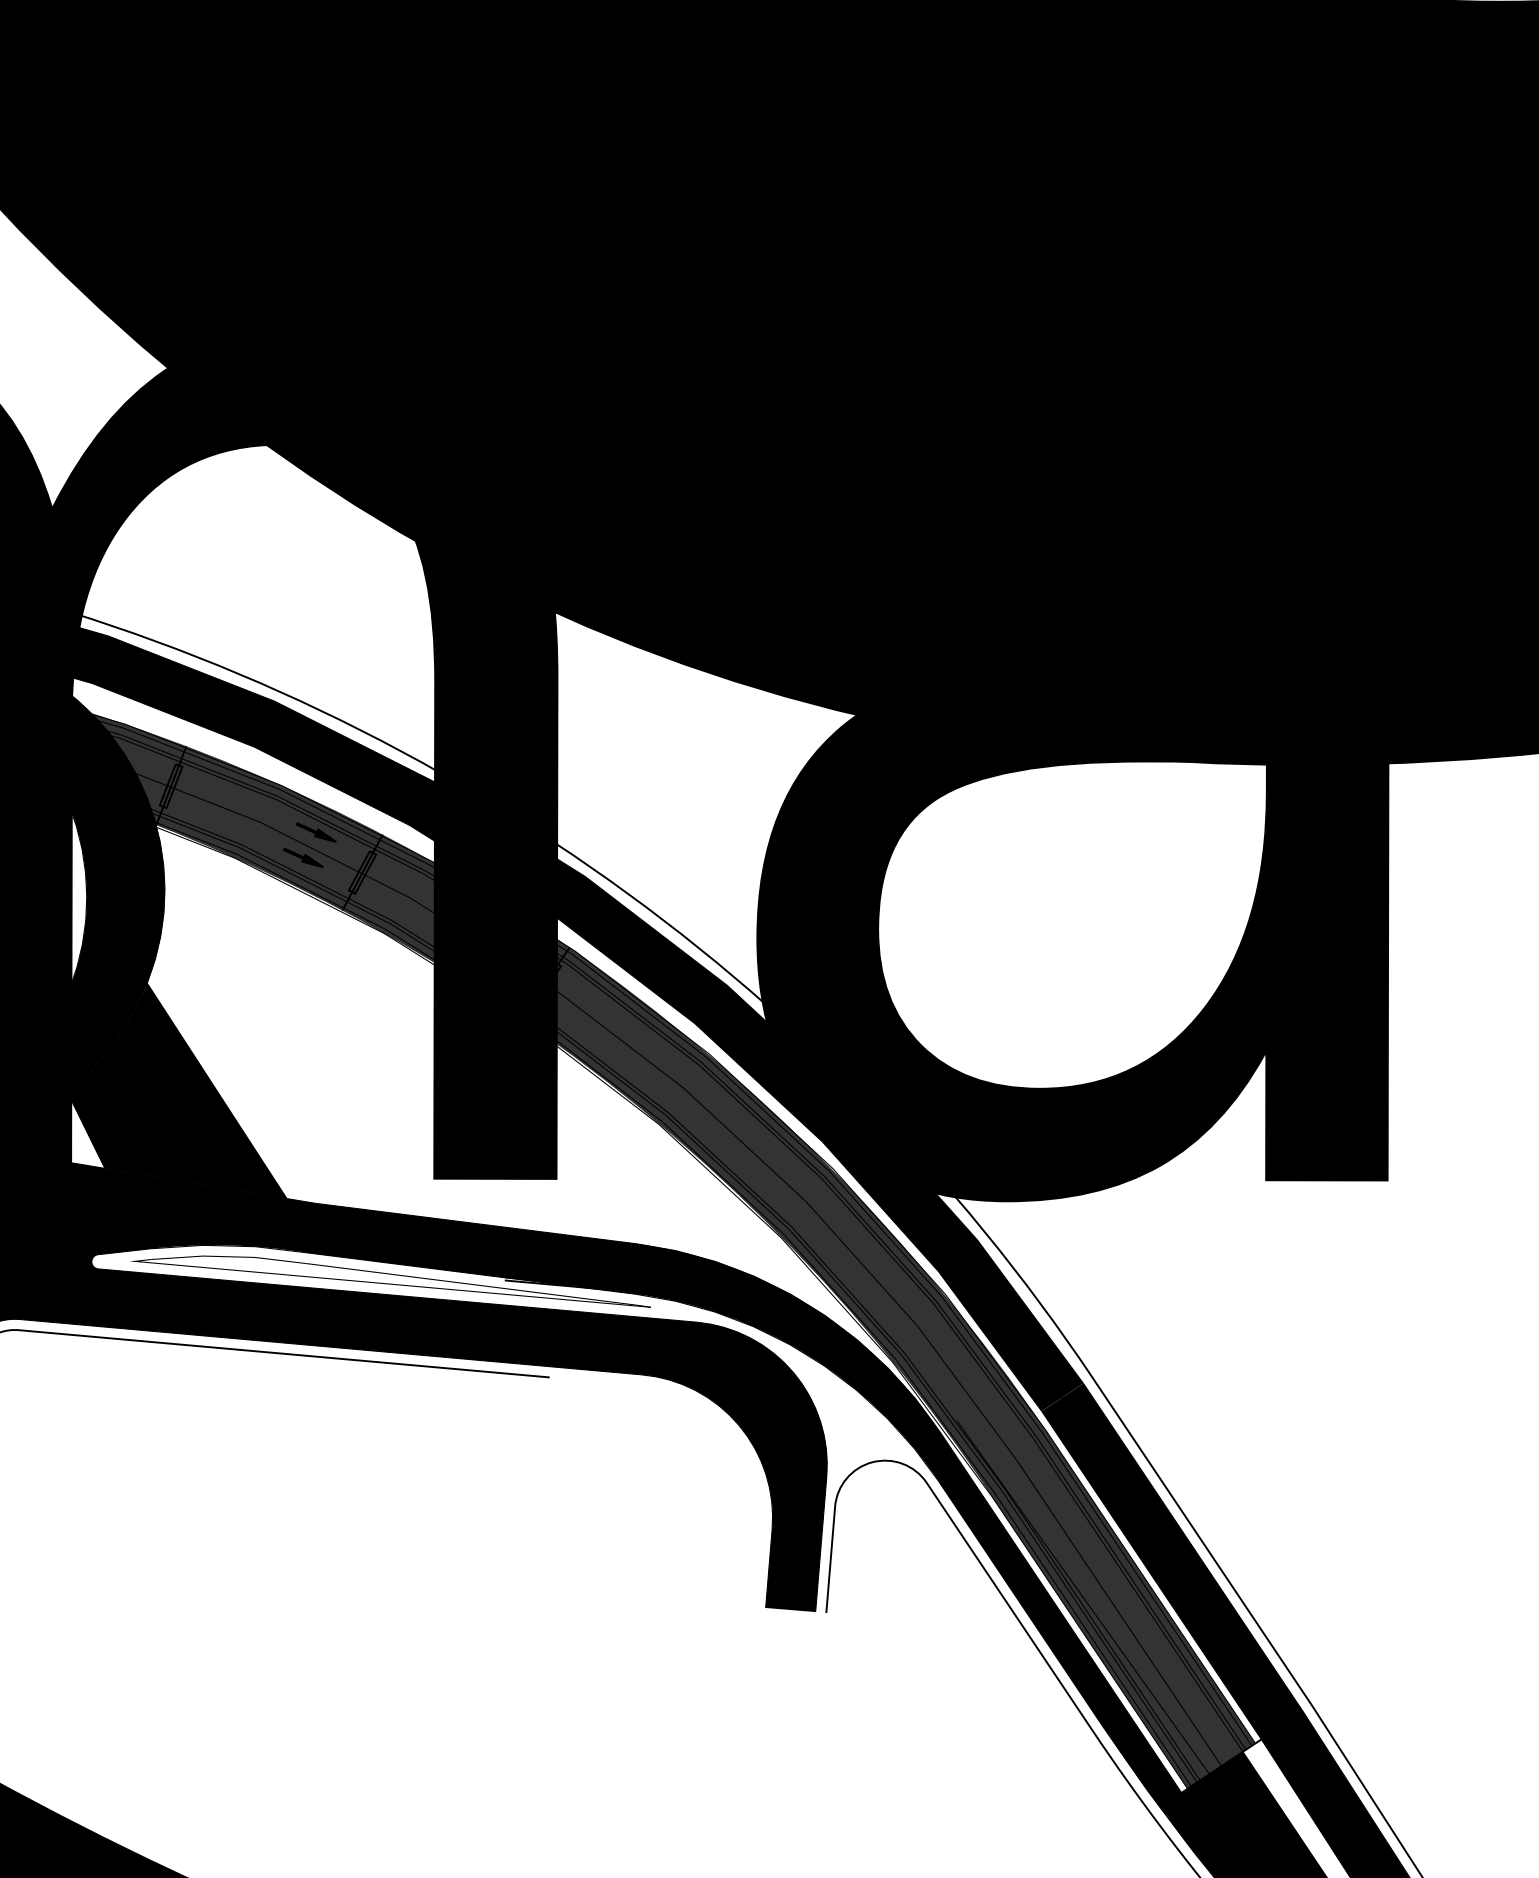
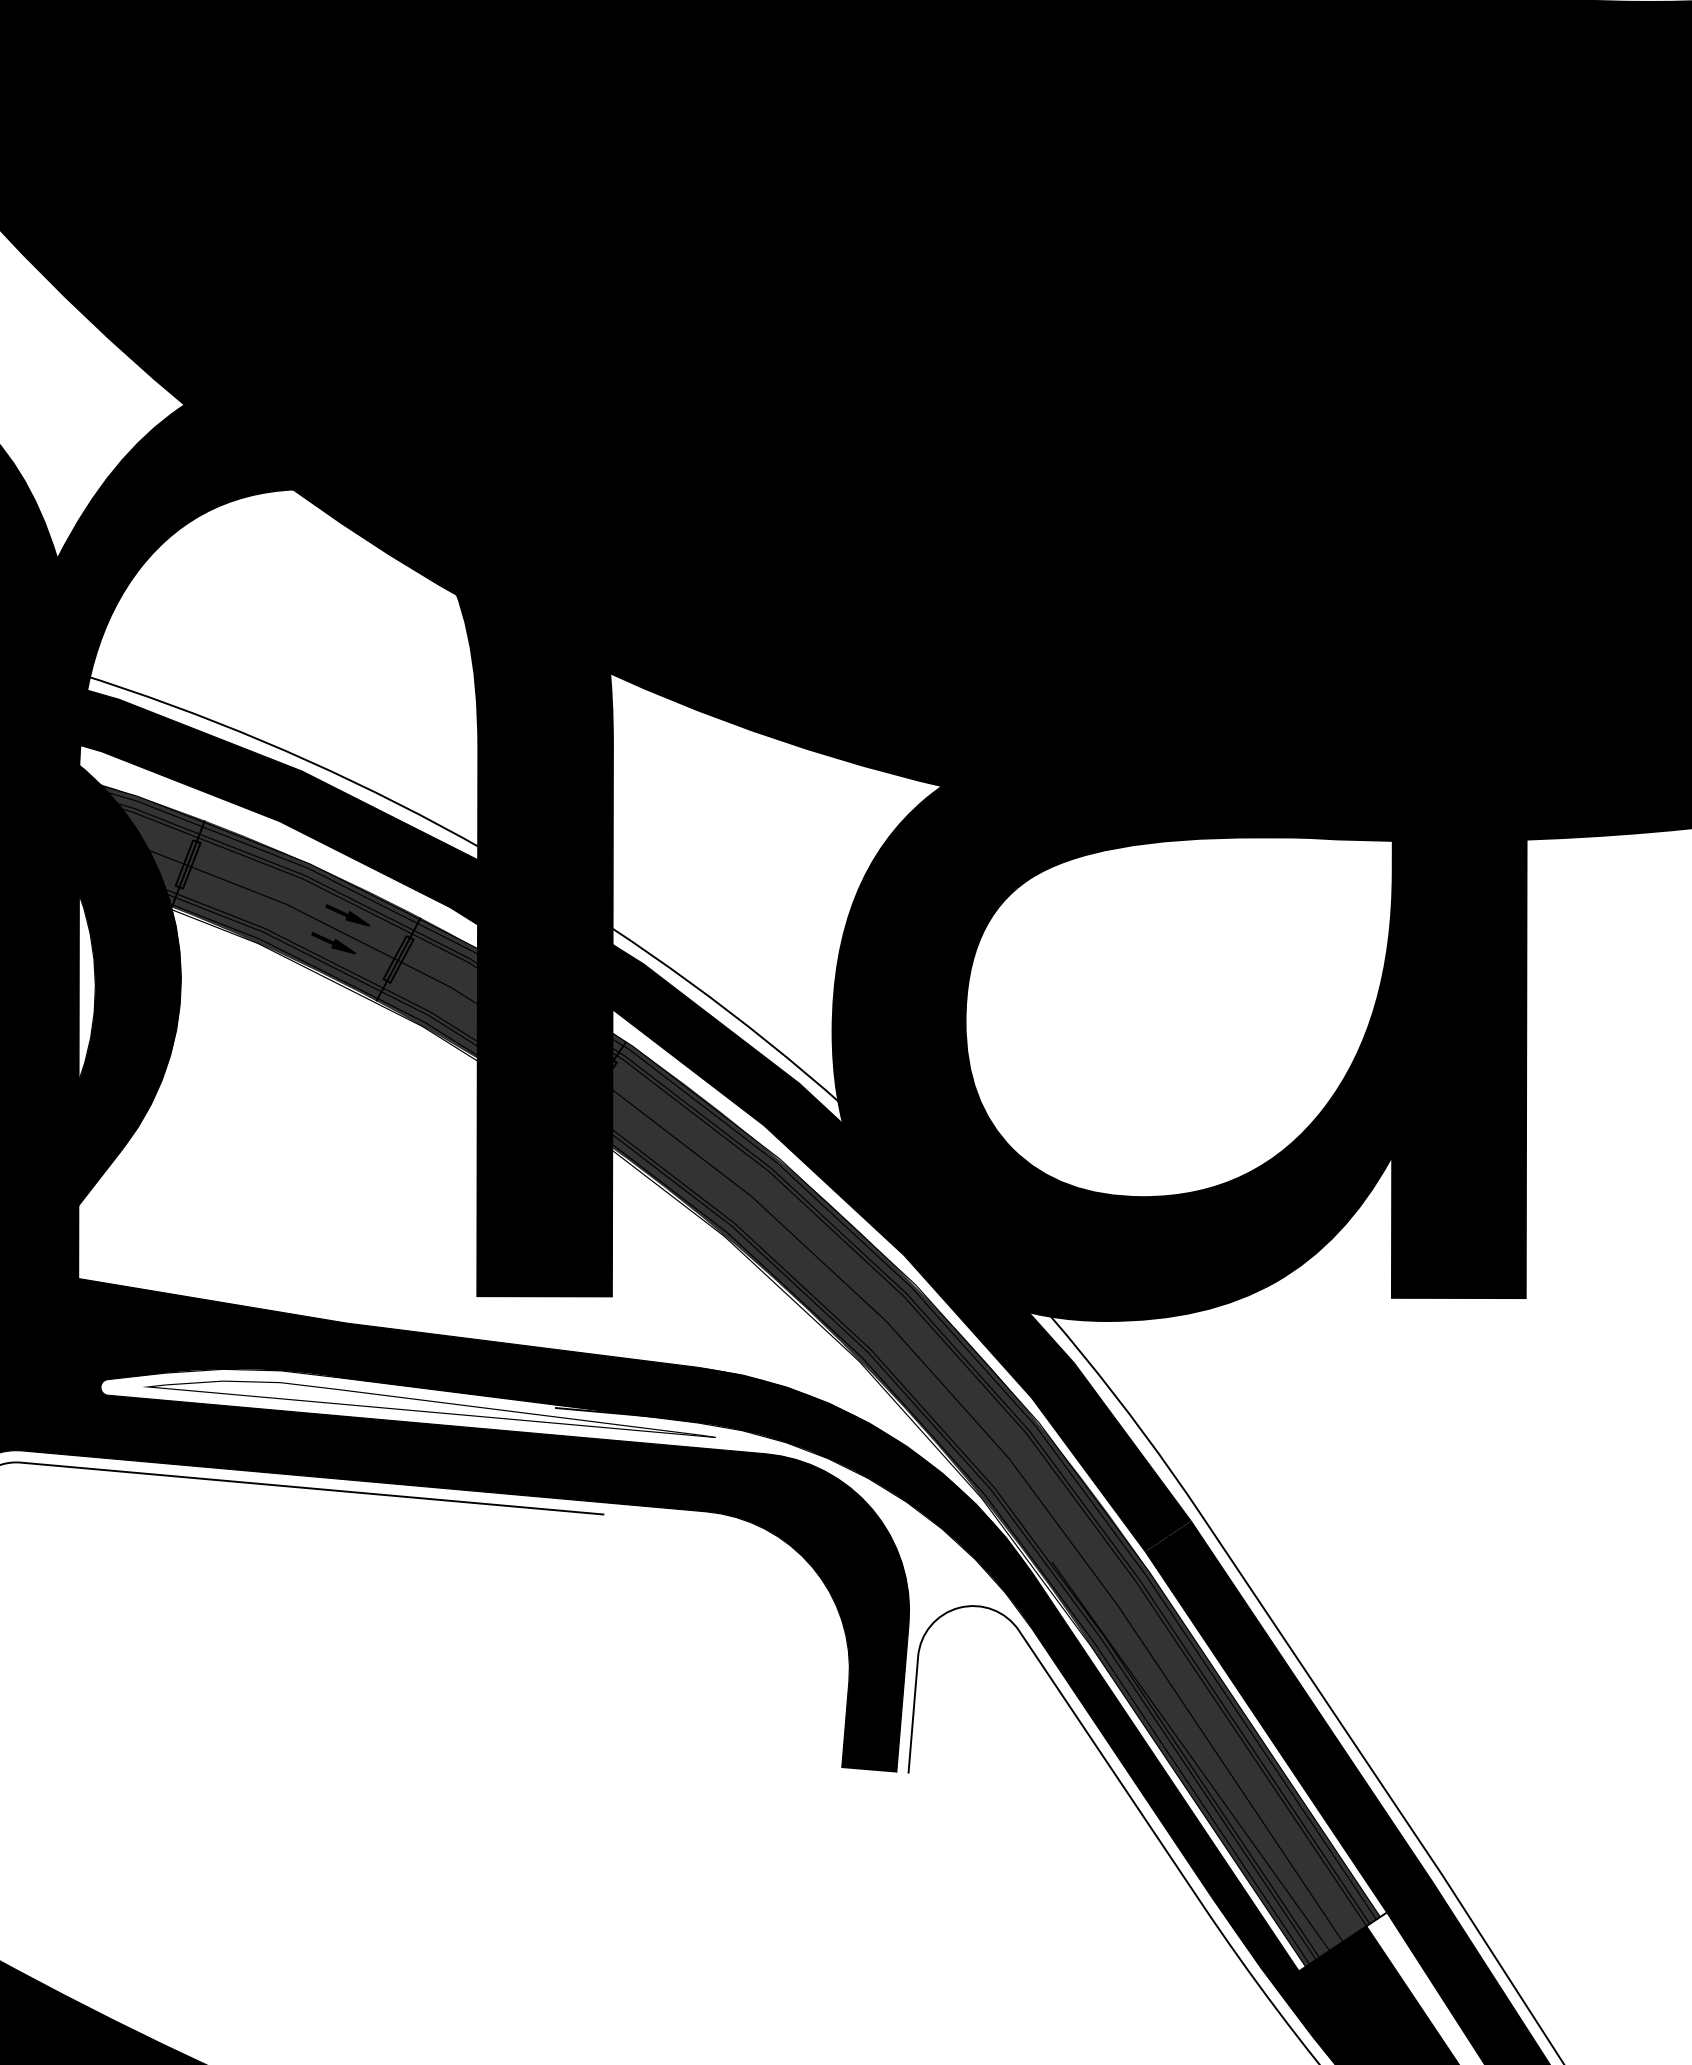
fill: (178, 1090) -> (196, 1199), removed

